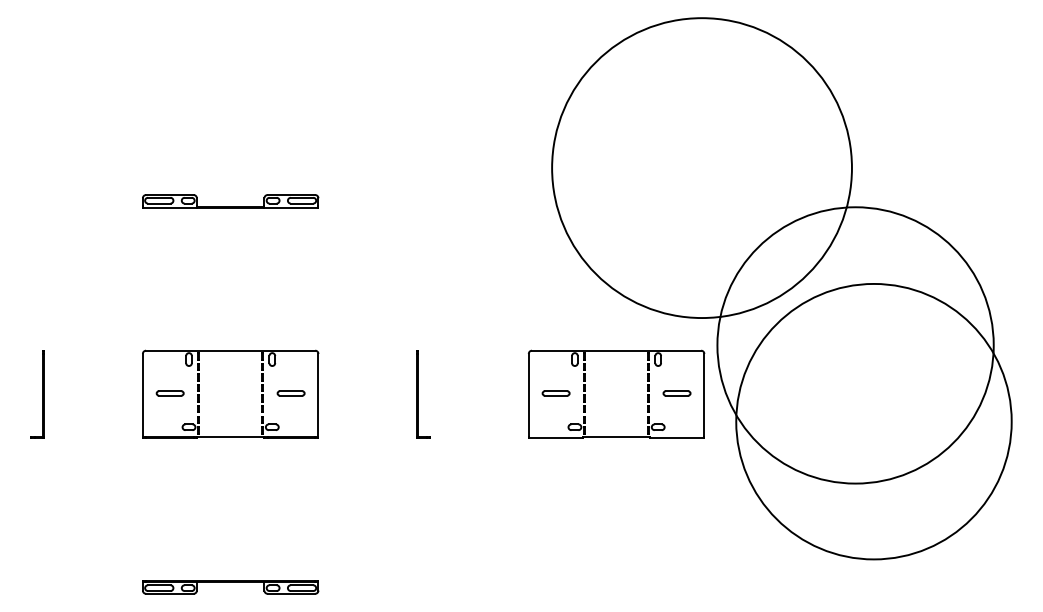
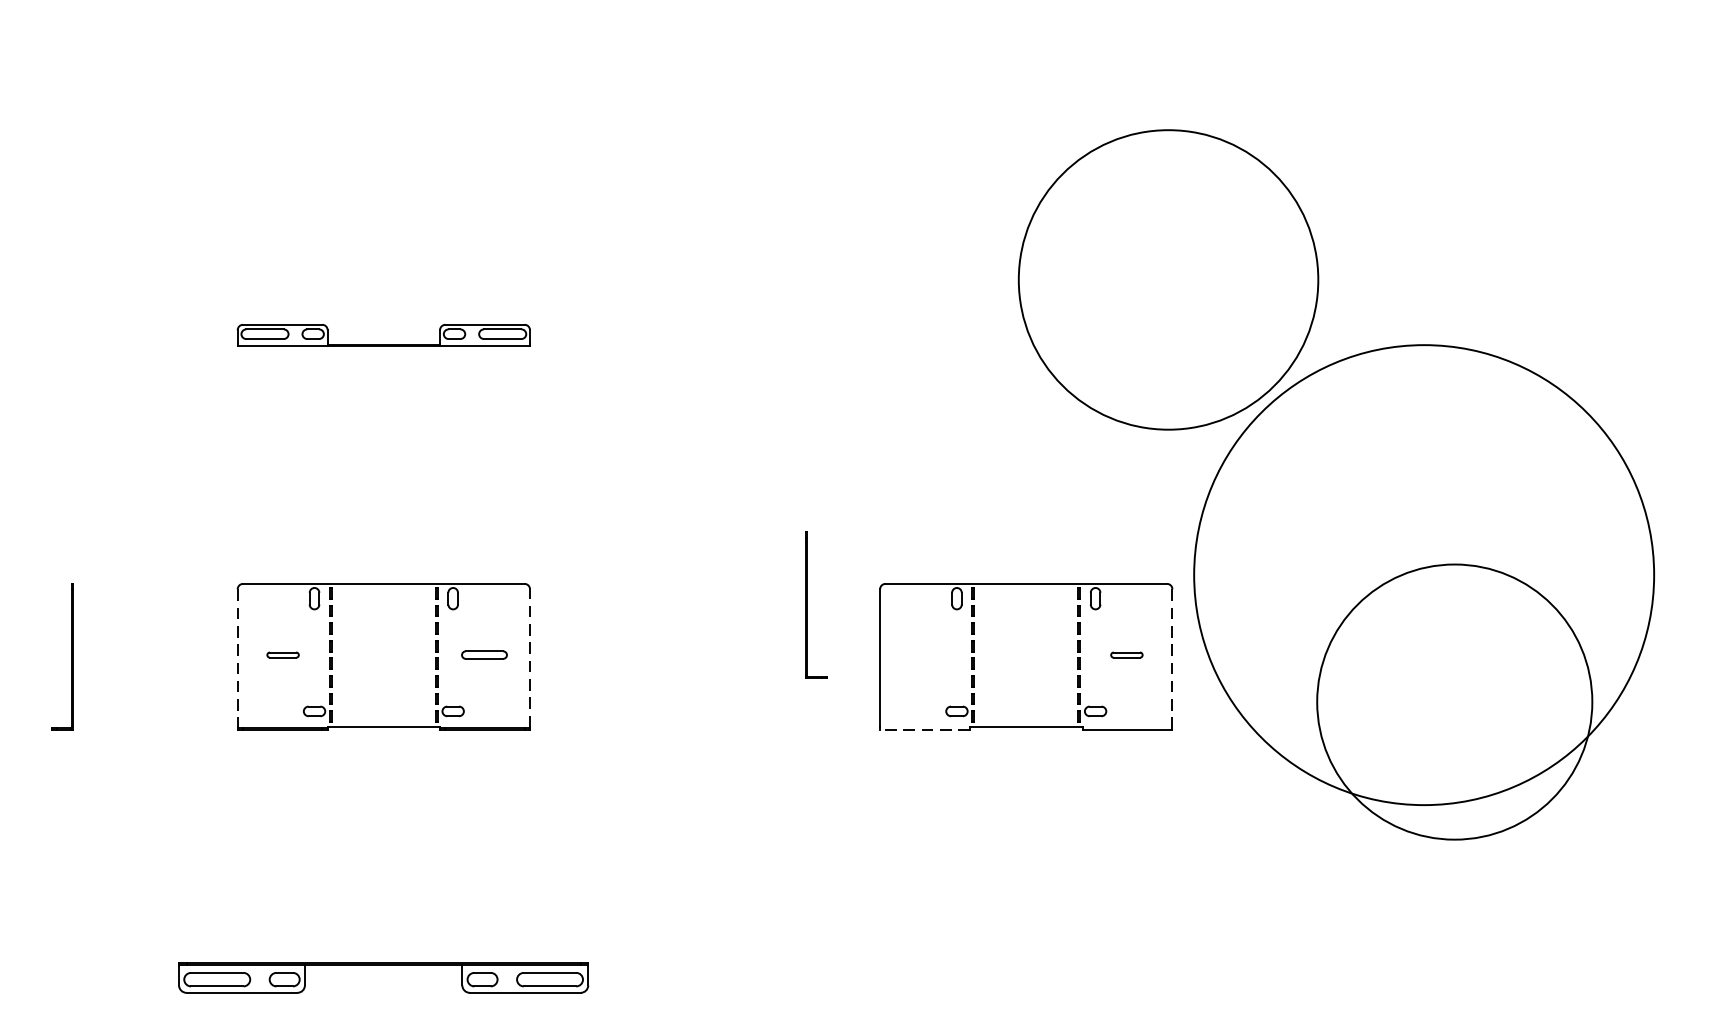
circle: (701, 168) -> (1167, 280), size x0.6
part: (169, 393) -> (282, 655), size x0.7
part: (555, 393) -> (924, 655), removed
part: (676, 393) -> (1126, 655), size x0.7
line: (318, 394) -> (530, 656), solid -> dashed
part: (423, 394) -> (816, 605), moved
line: (142, 395) -> (237, 658), solid -> dashed
line: (704, 395) -> (1172, 658), solid -> dashed
circle: (873, 421) -> (1453, 701), size x0.6
line: (555, 438) -> (924, 730), solid -> dashed
part: (230, 587) -> (383, 978), size x1.4

